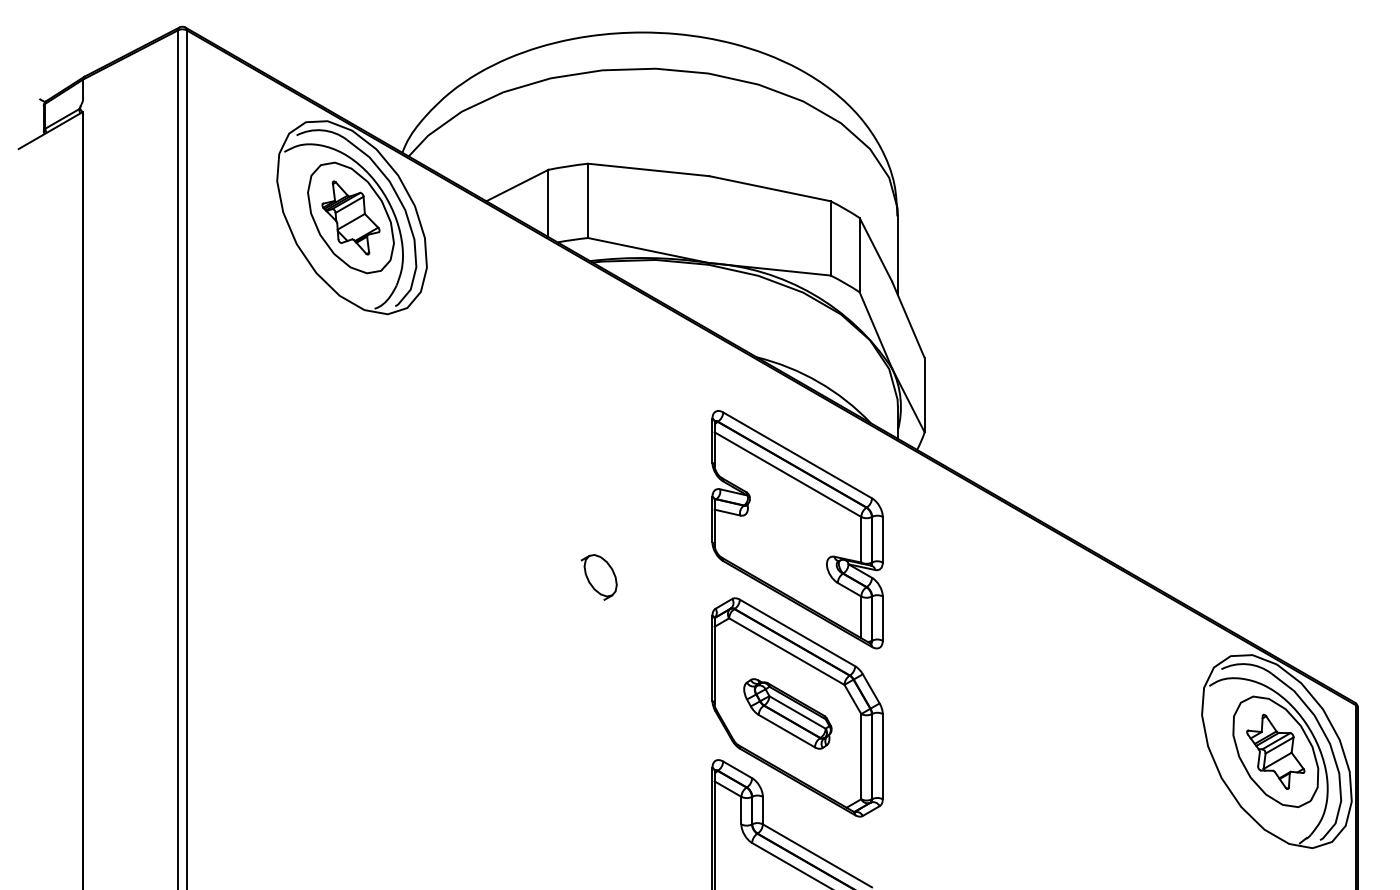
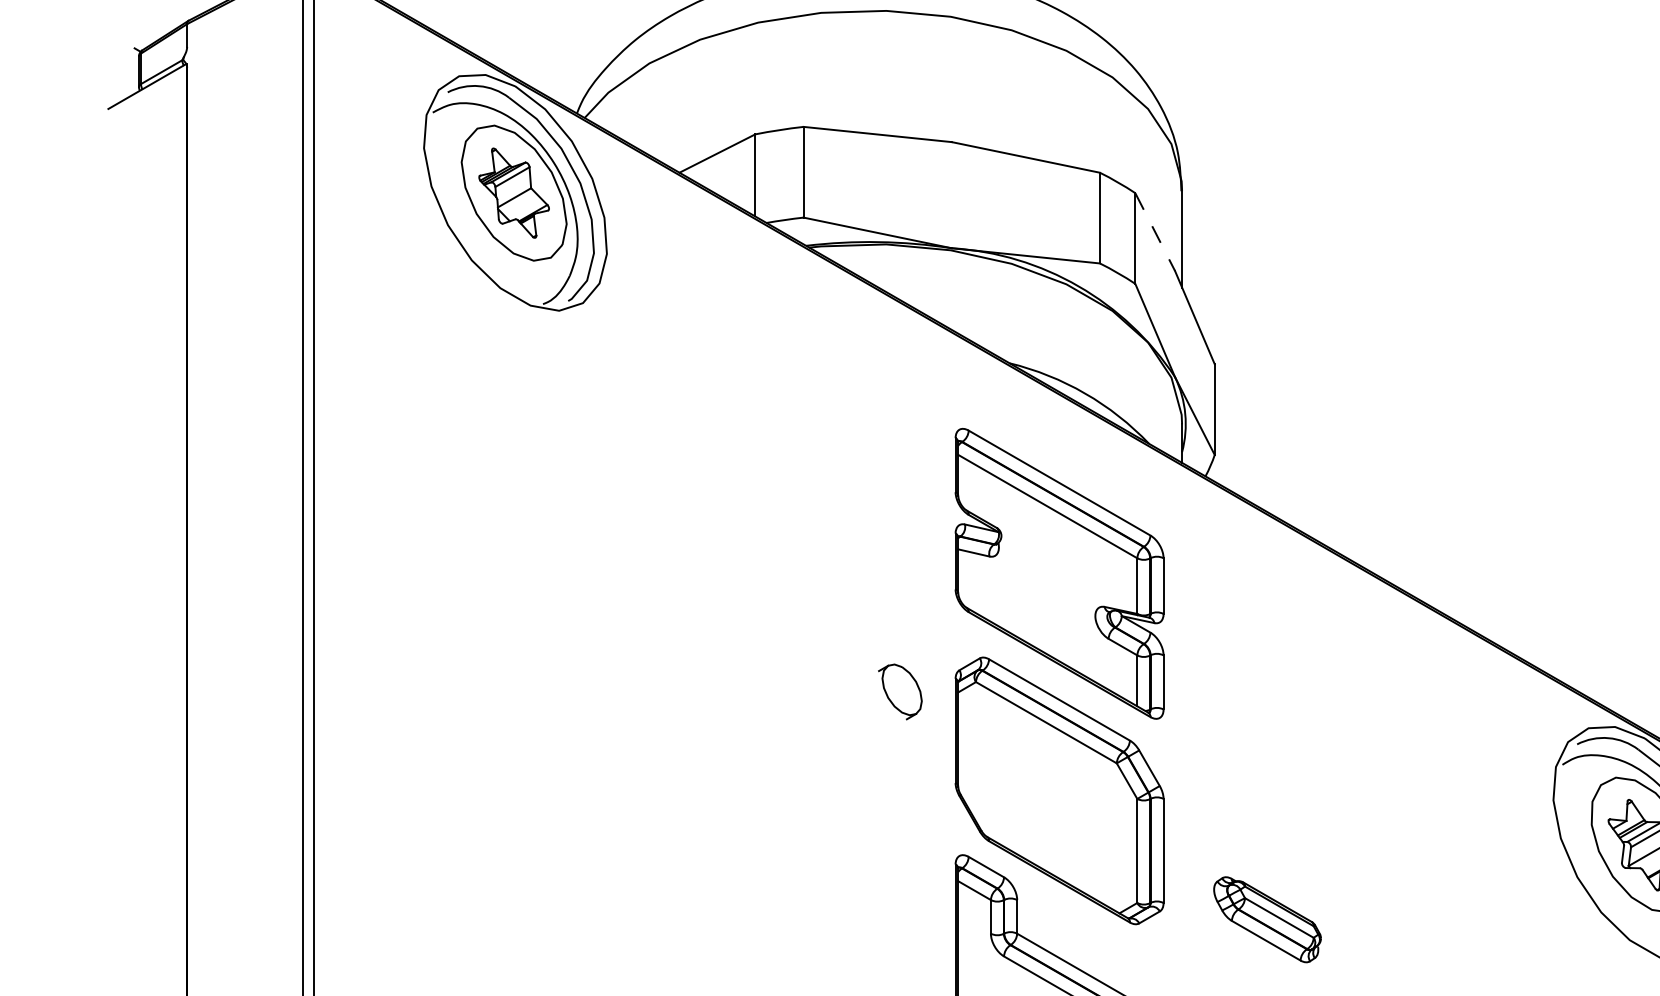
line: (875, 249) -> (1154, 231), solid -> dashed
part: (598, 577) -> (899, 692), moved
part: (787, 713) -> (1267, 919), moved

